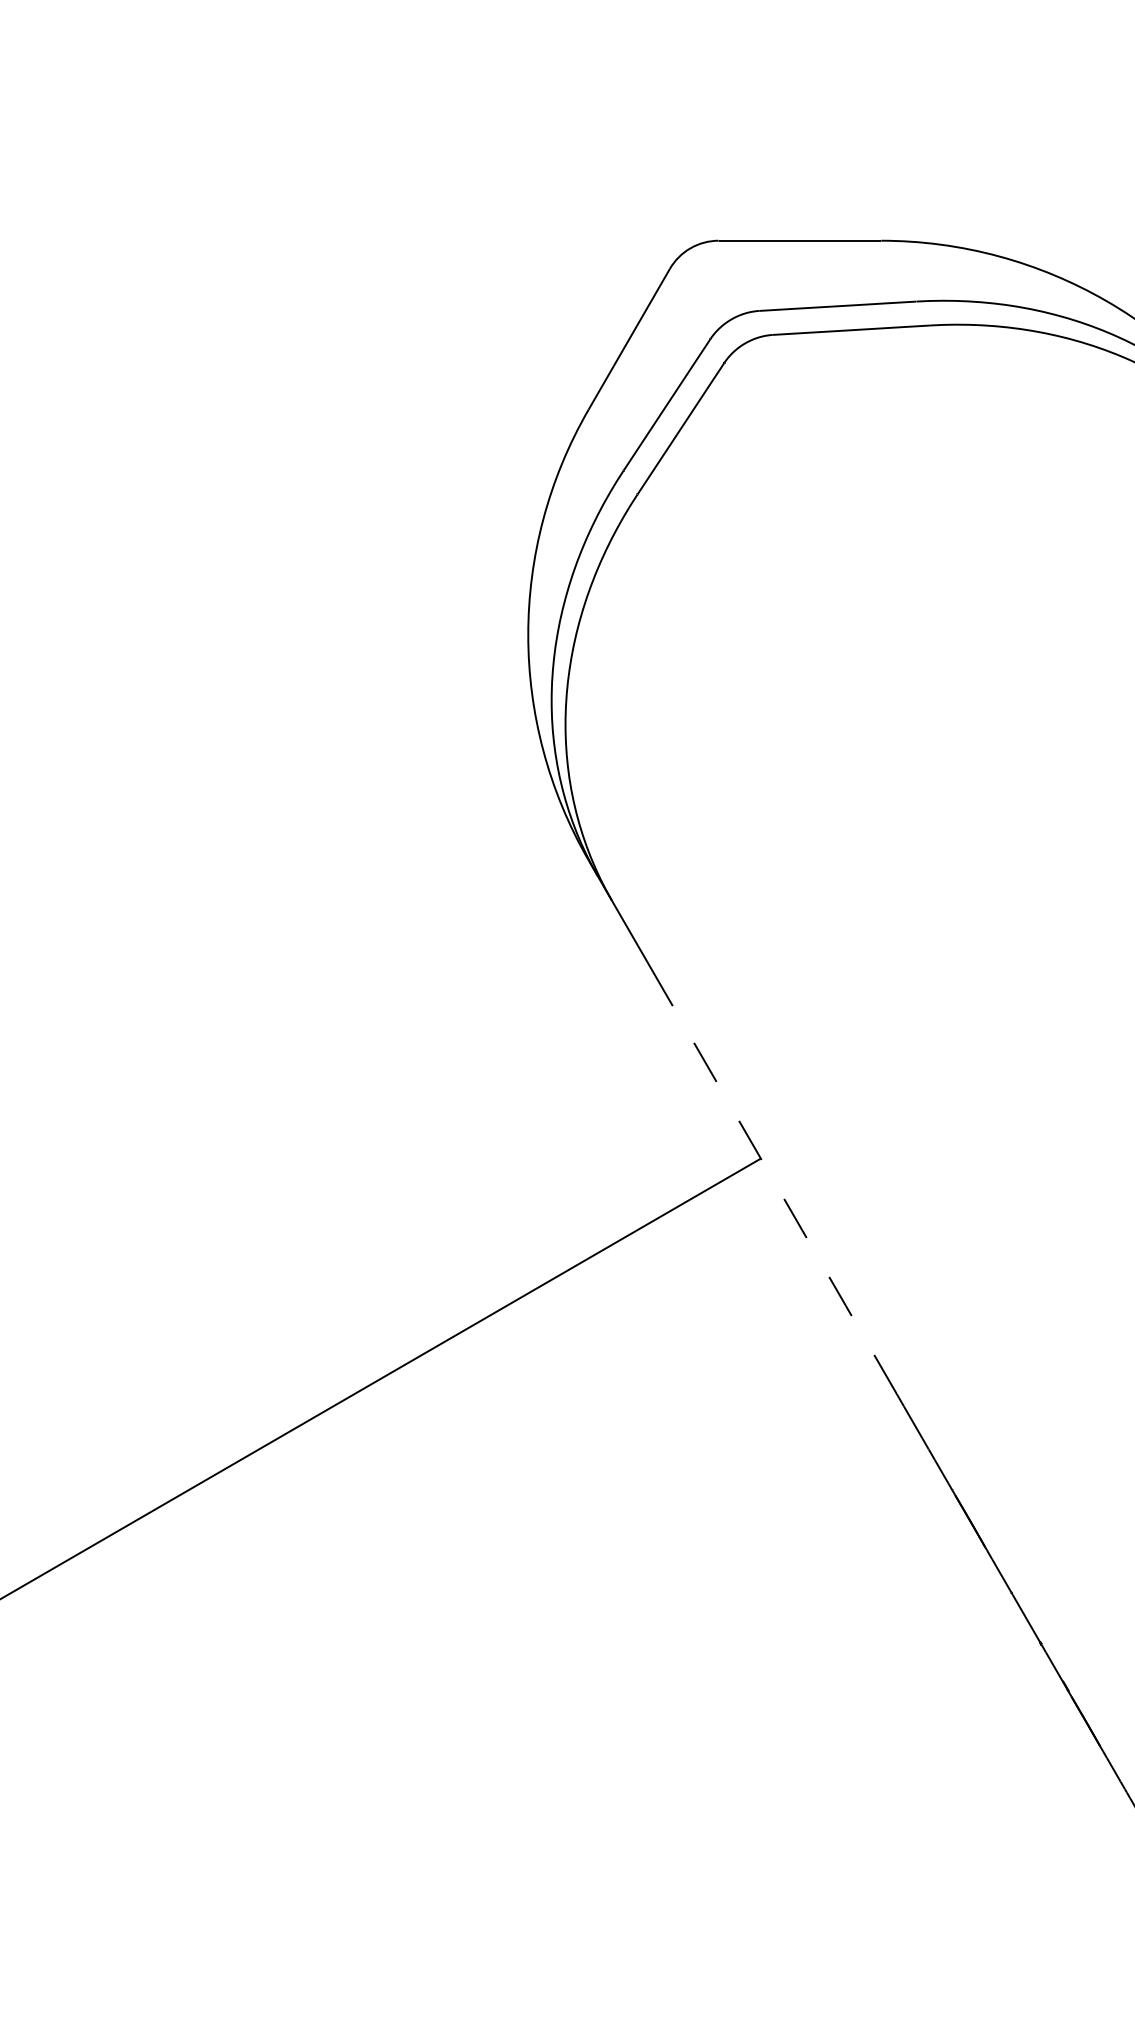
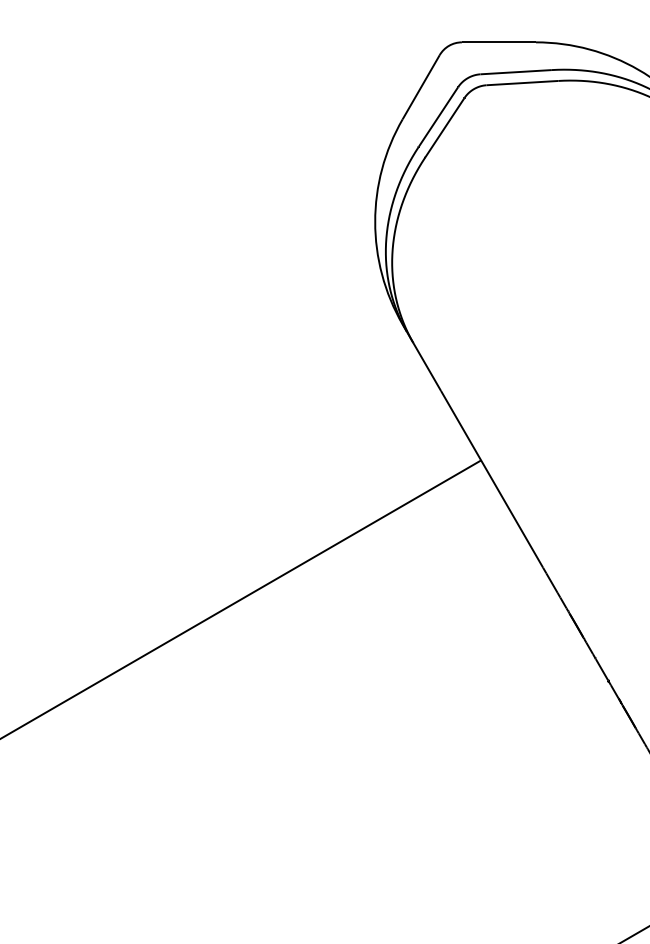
line: (783, 1198) -> (491, 478), dashed -> solid

